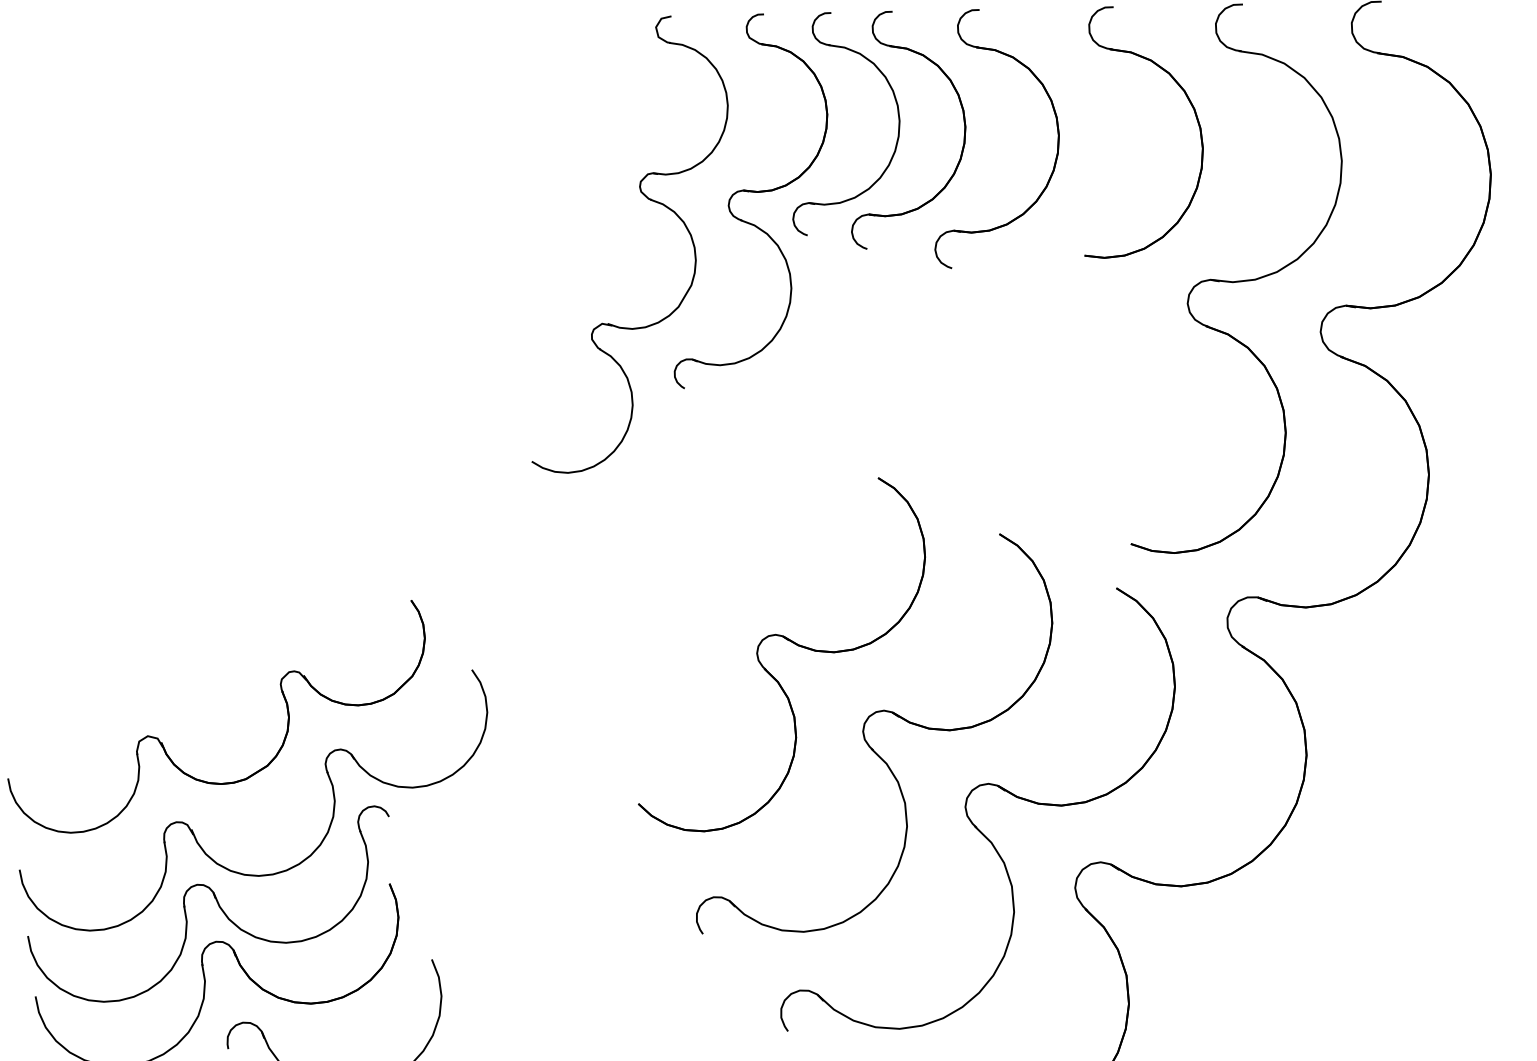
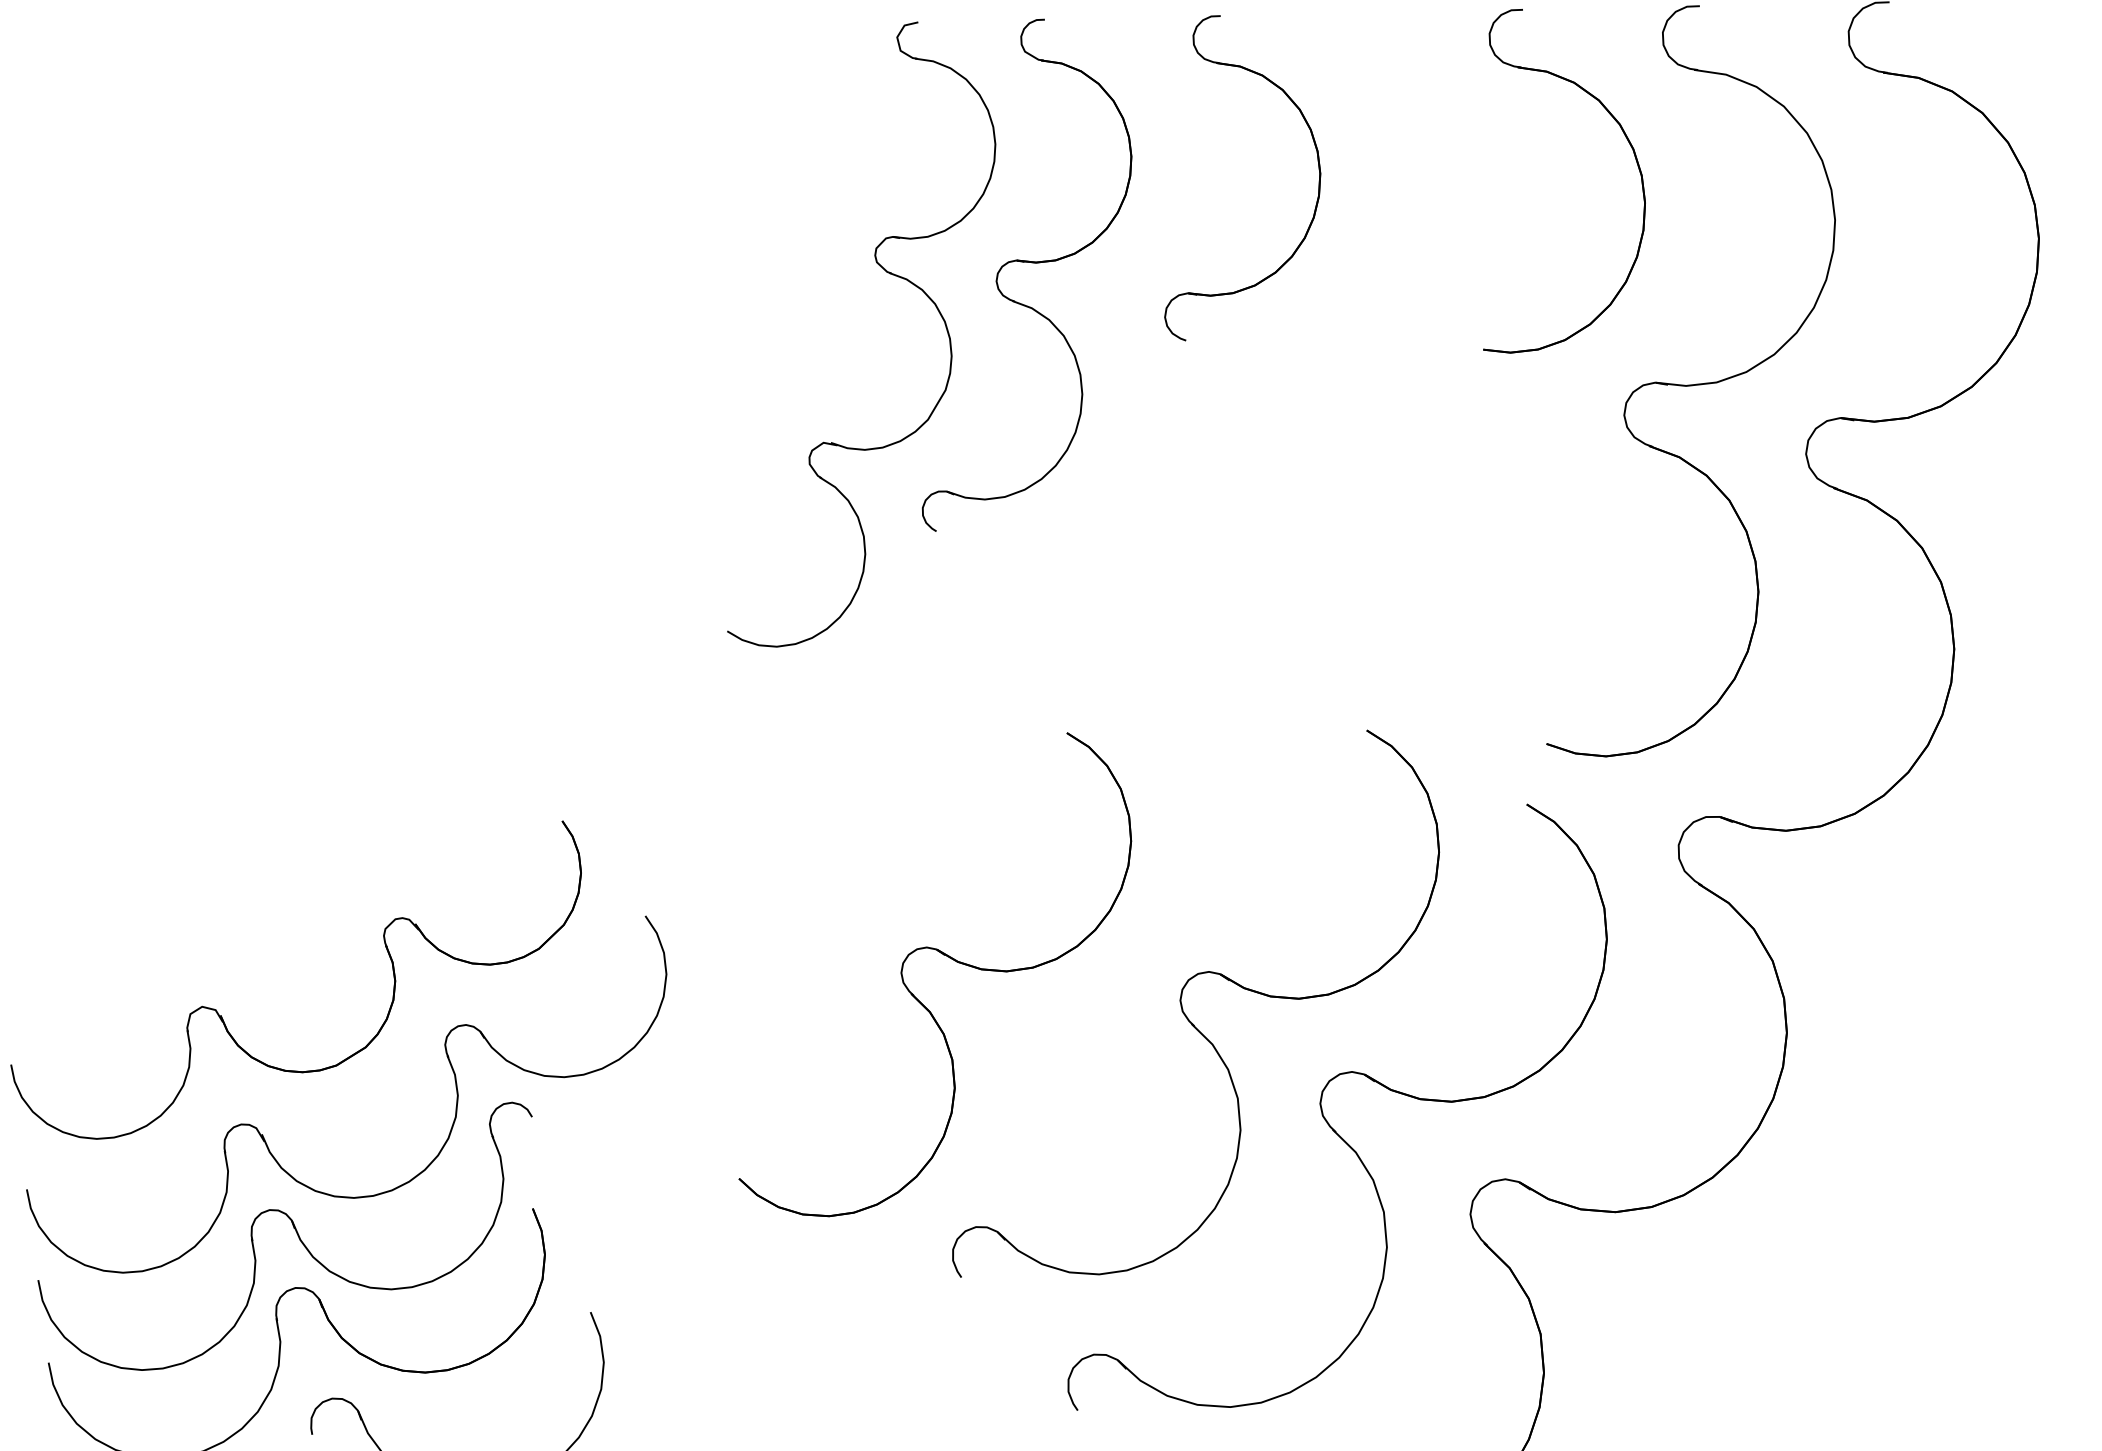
part: (897, 114) -> (1227, 156), removed
part: (1057, 139) -> (1446, 190), removed
part: (787, 640) -> (942, 955), moved

